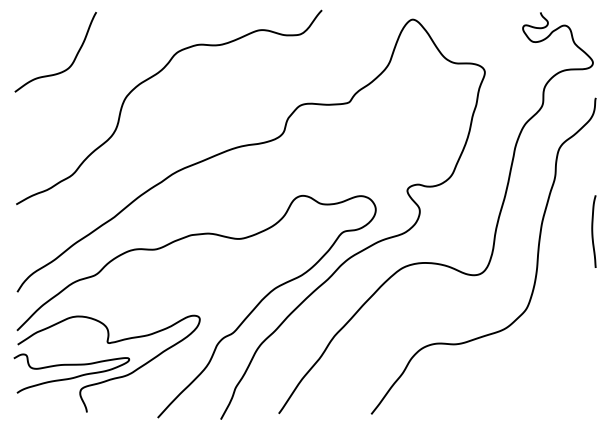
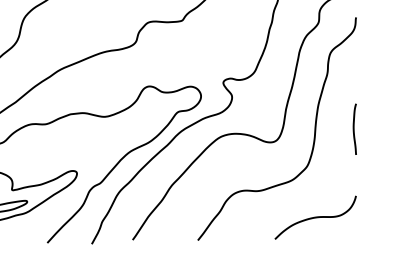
curve: (593, 231) -> (354, 129), moved
curve: (538, 382) -> (315, 218), added

